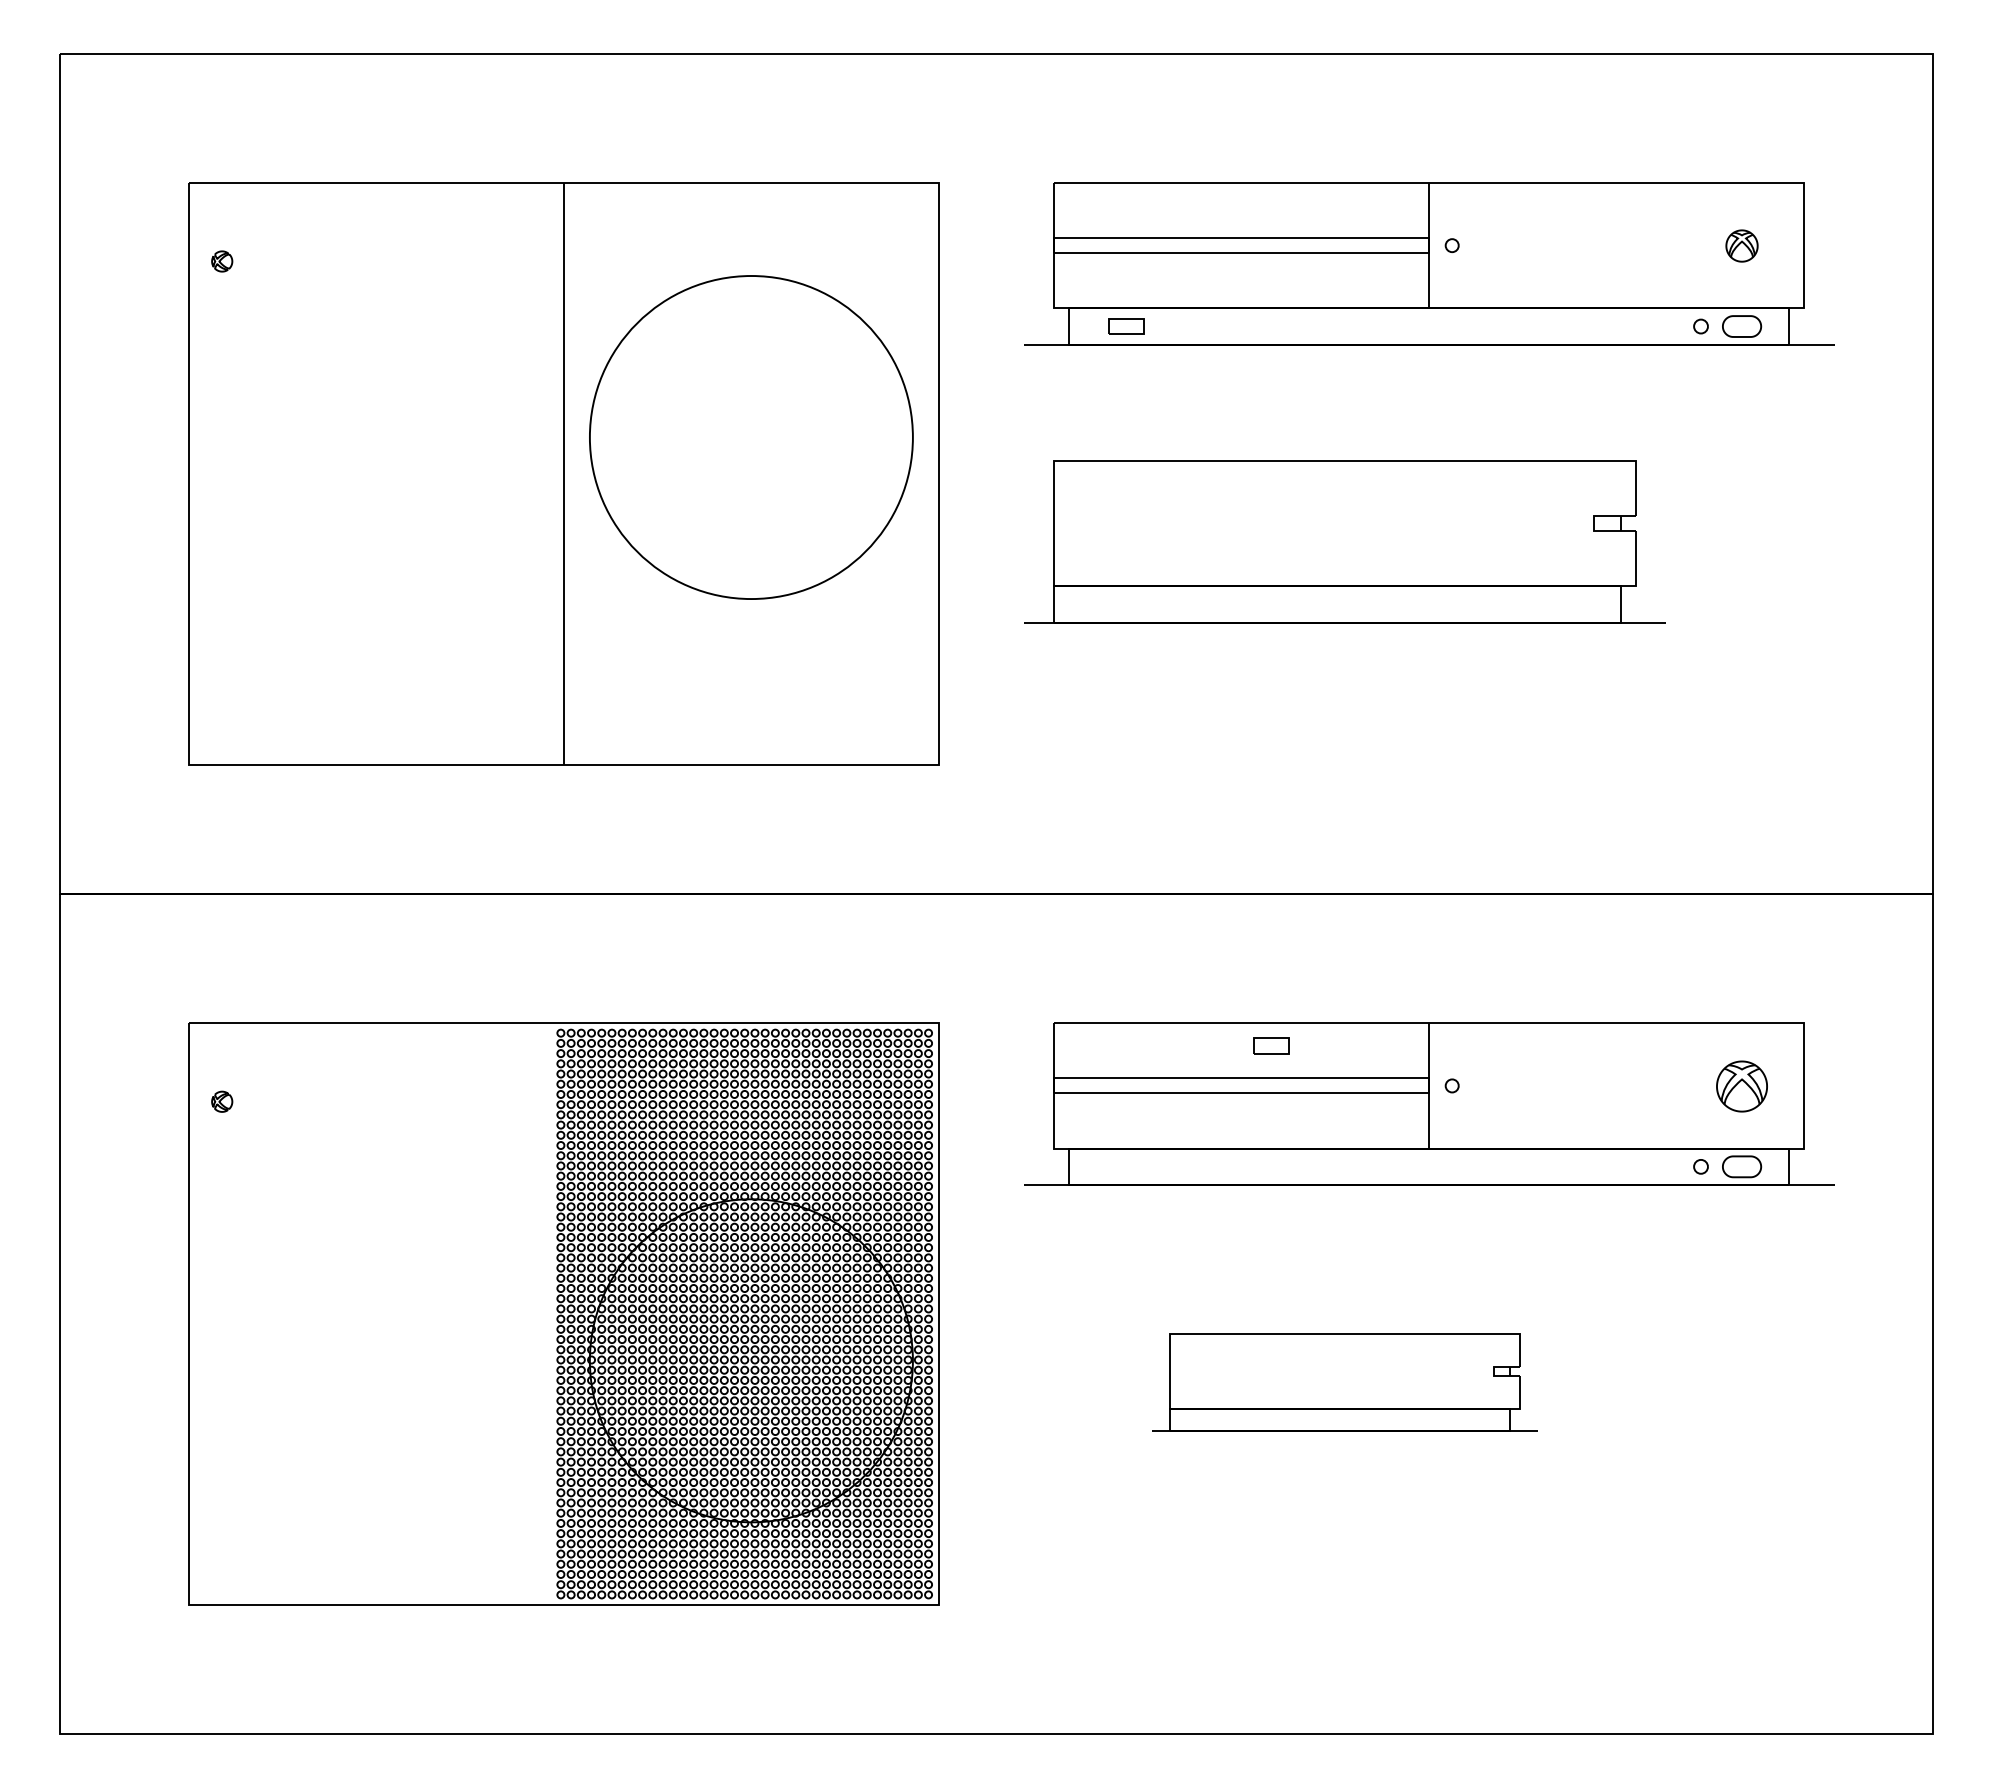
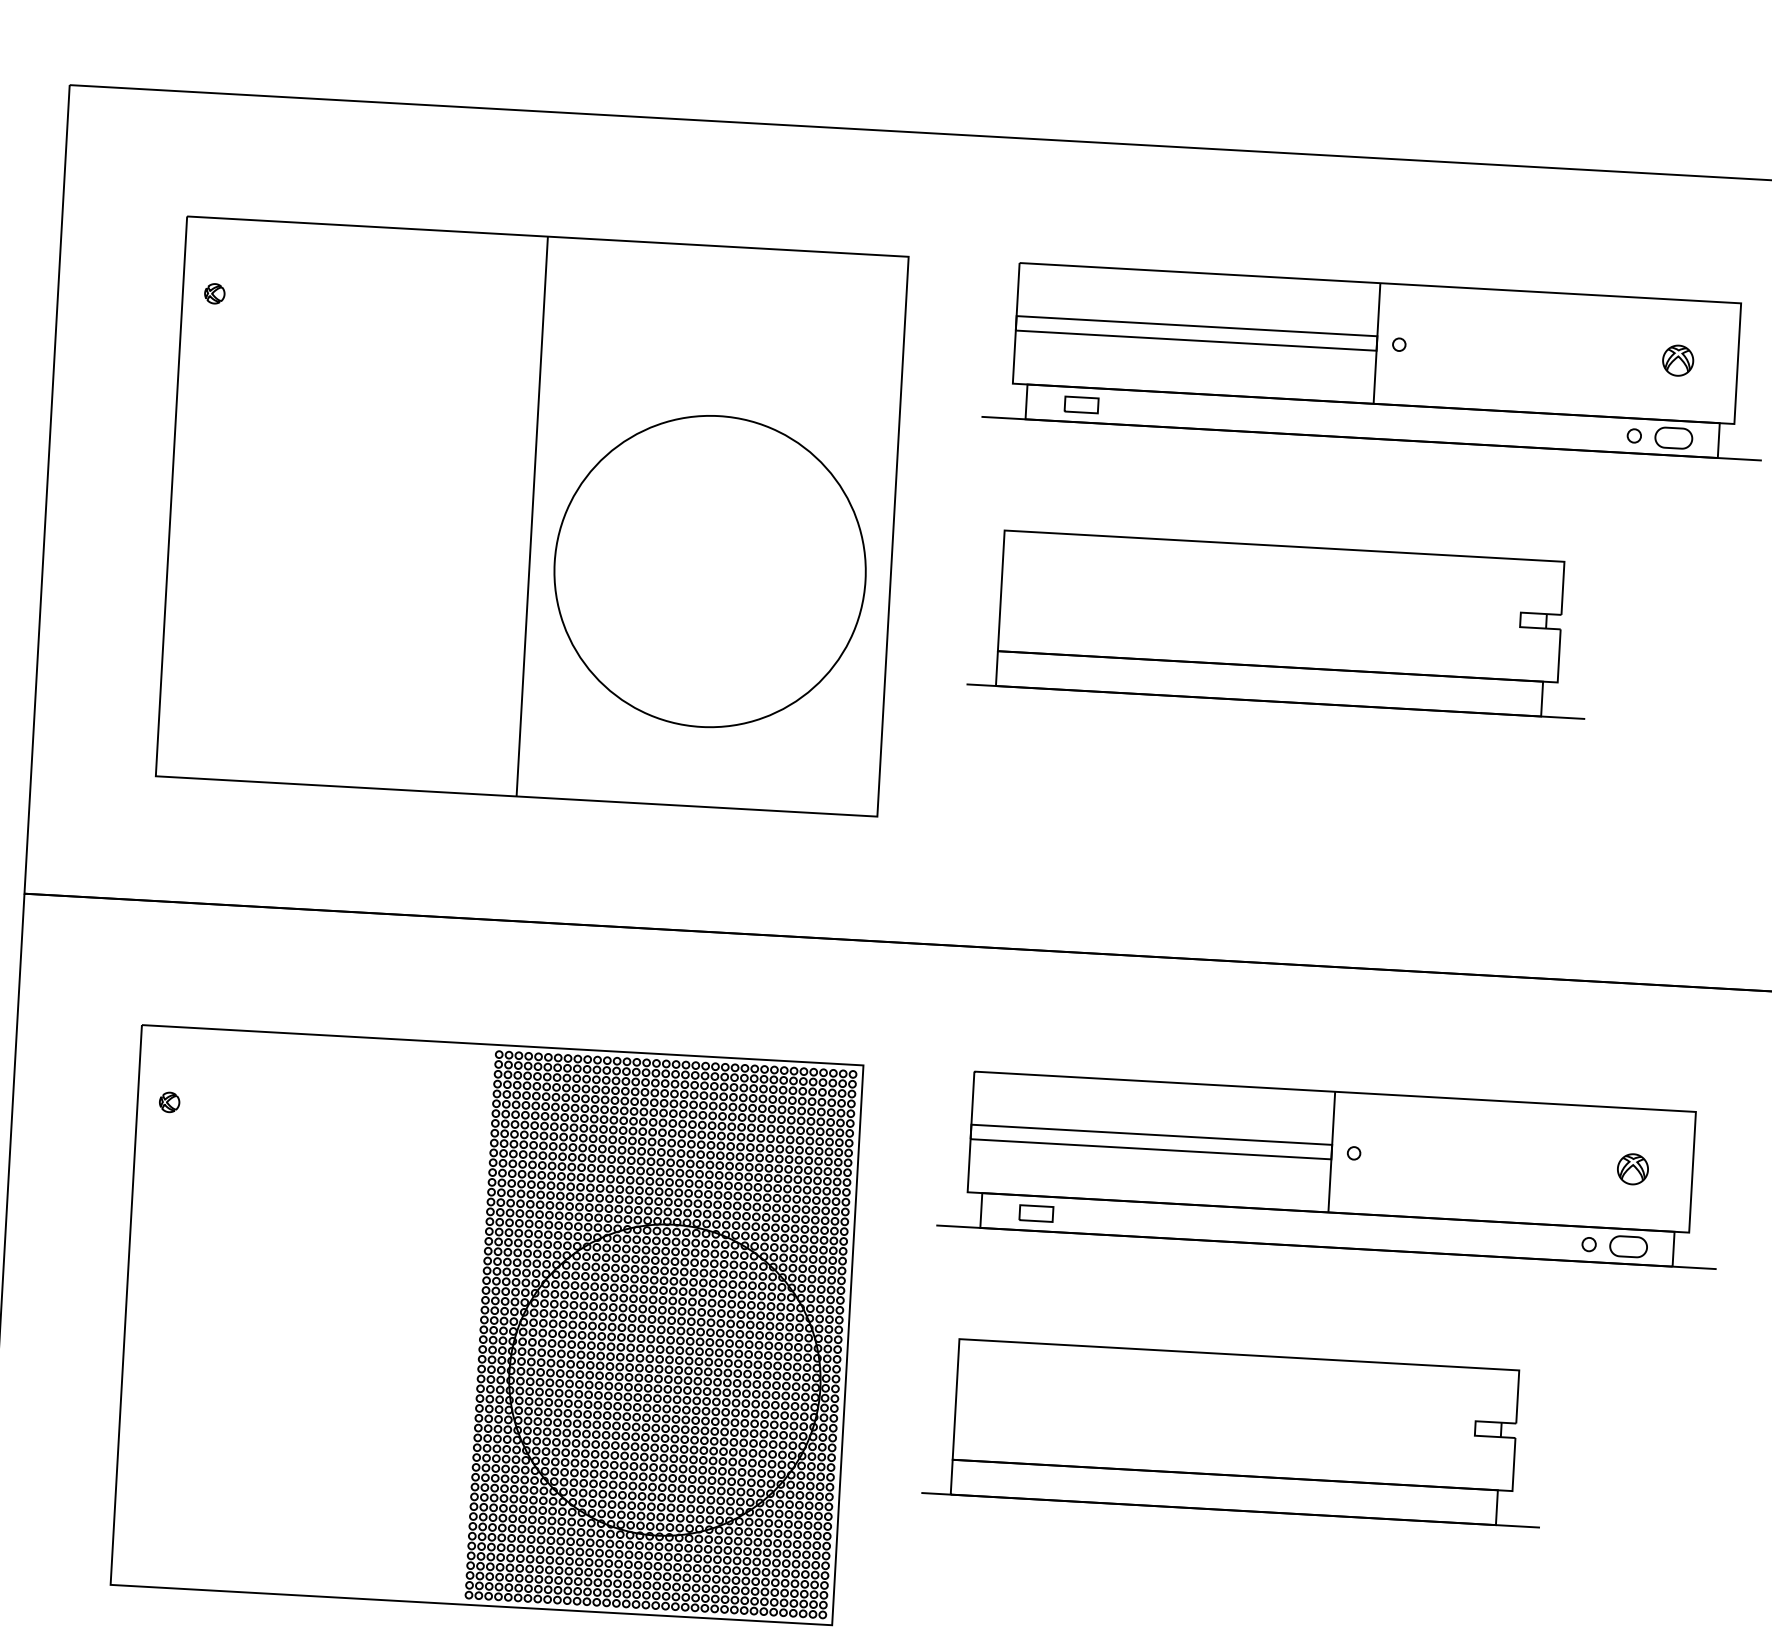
circle: (751, 437) -> (710, 571), moved
part: (1271, 1045) -> (1036, 1213), moved
part: (1741, 1085) -> (1632, 1168), size x0.62
part: (1344, 1381) -> (1234, 1431), size x1.67

